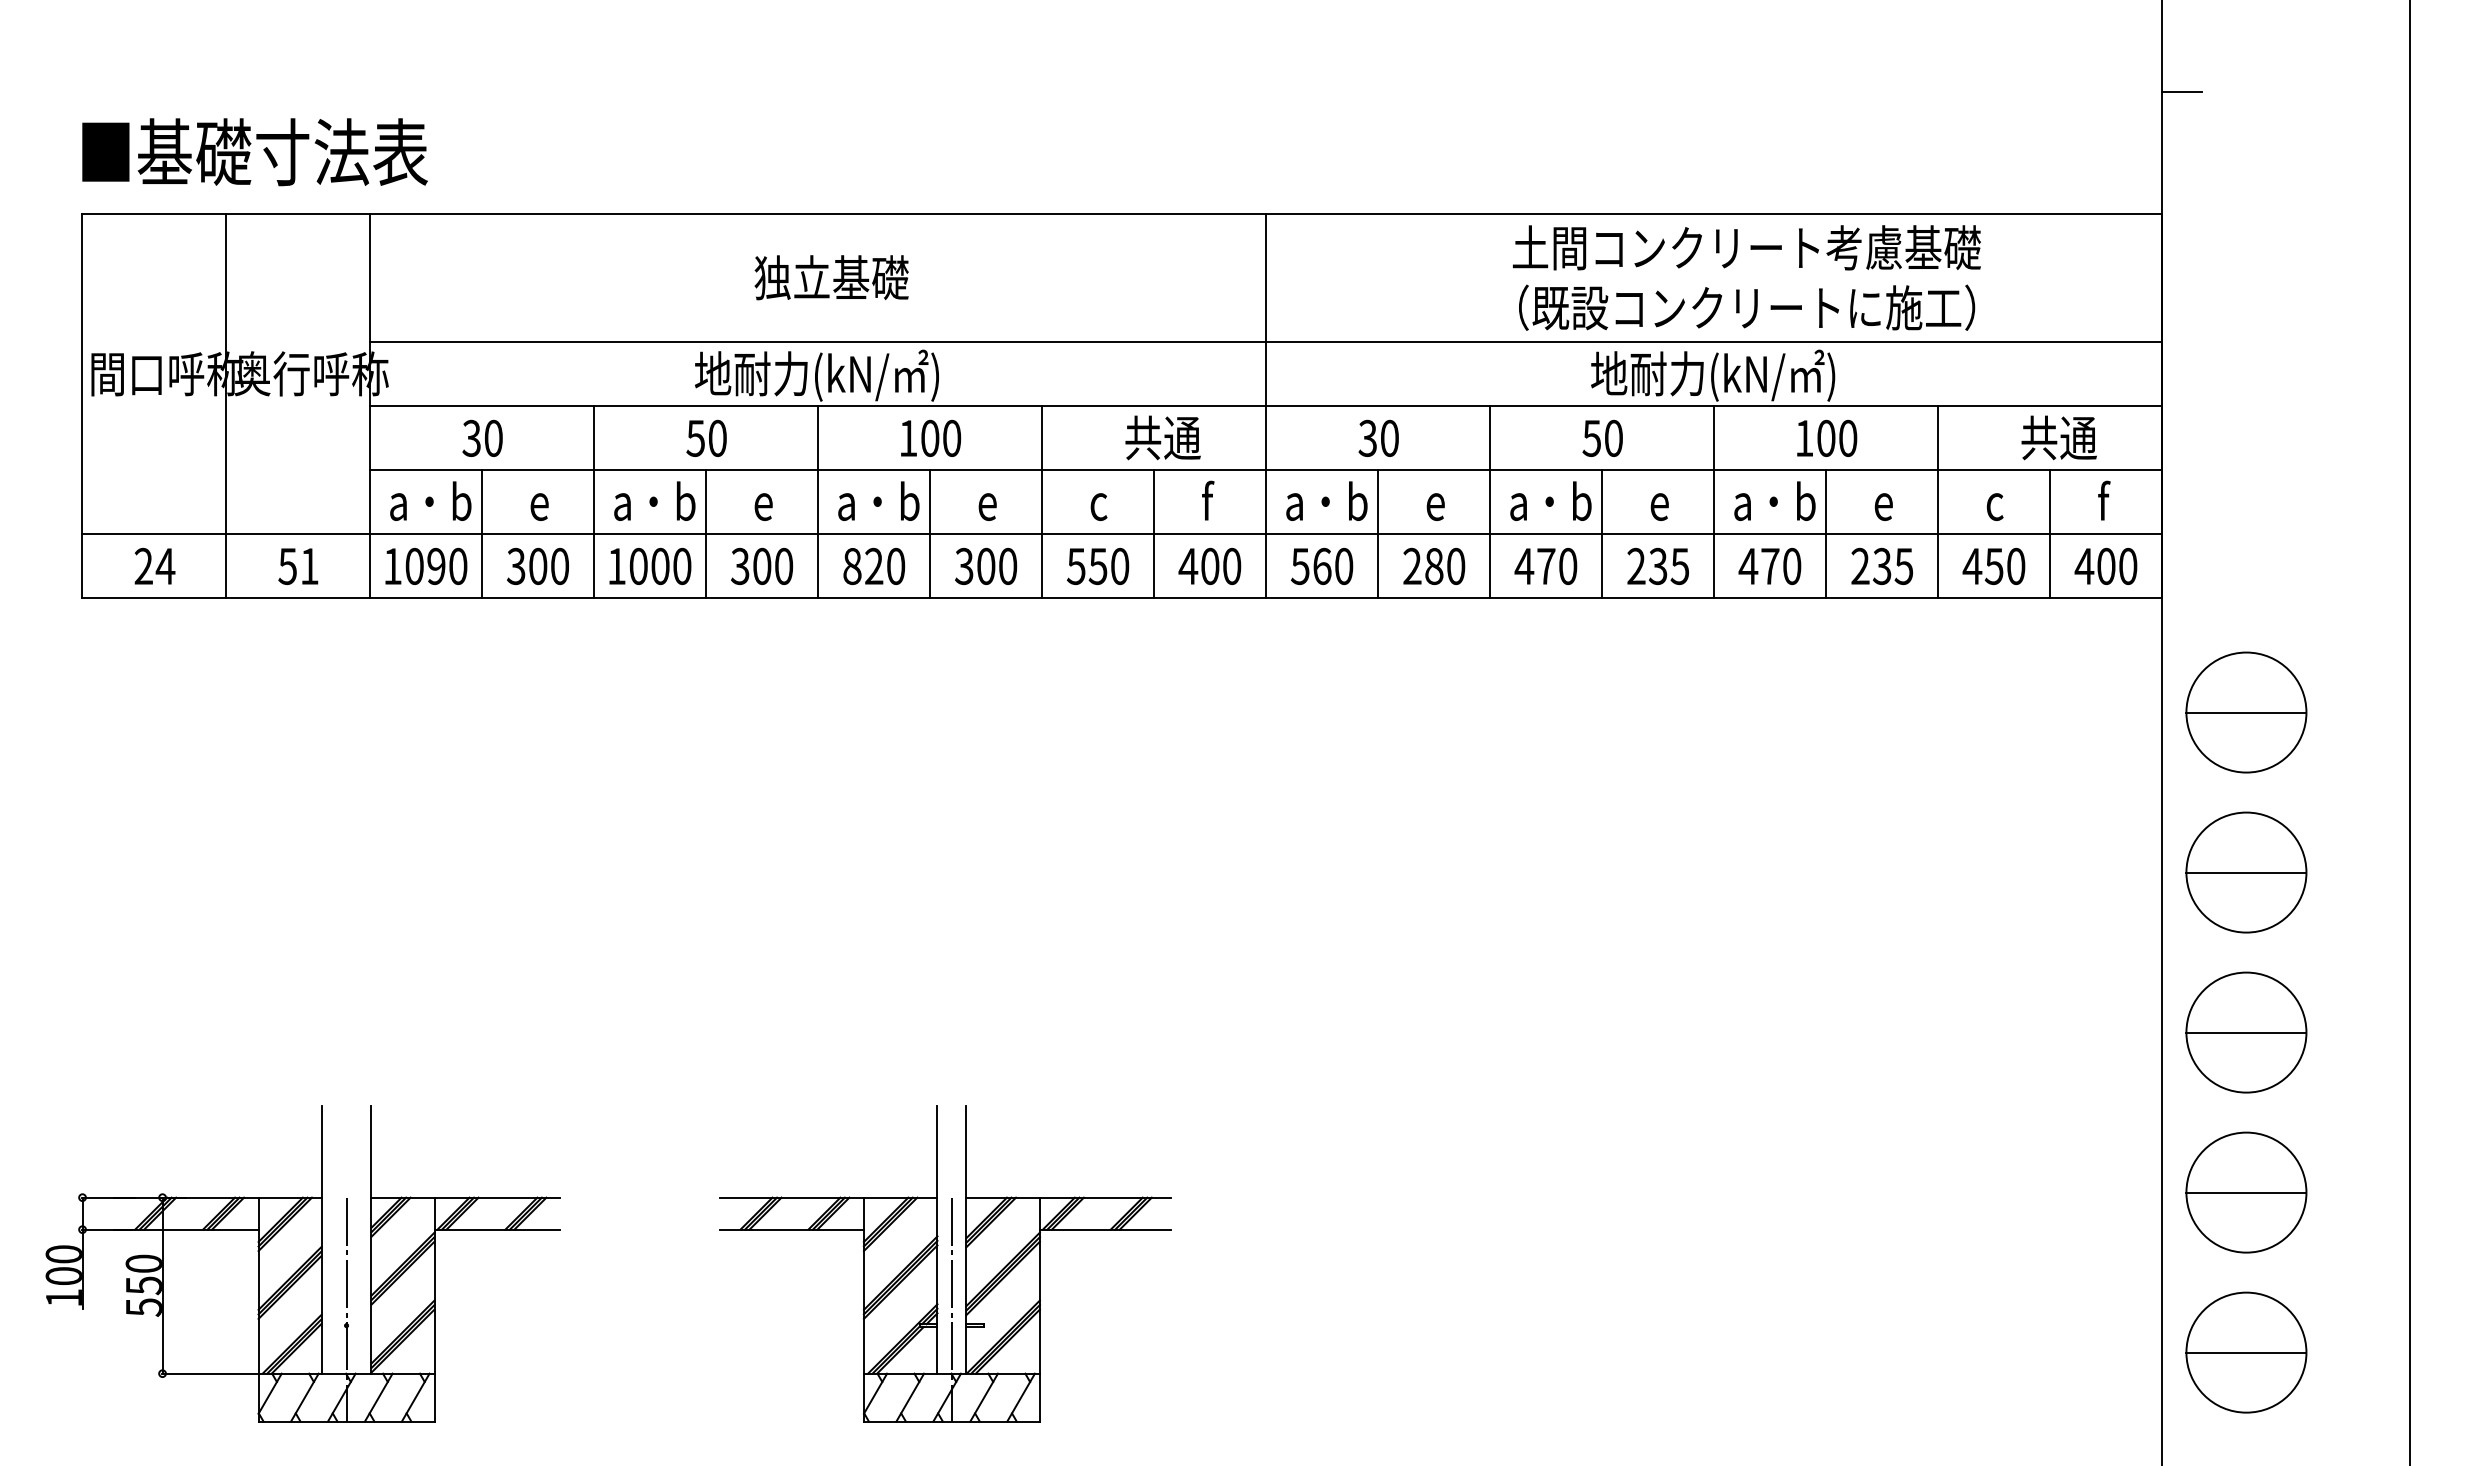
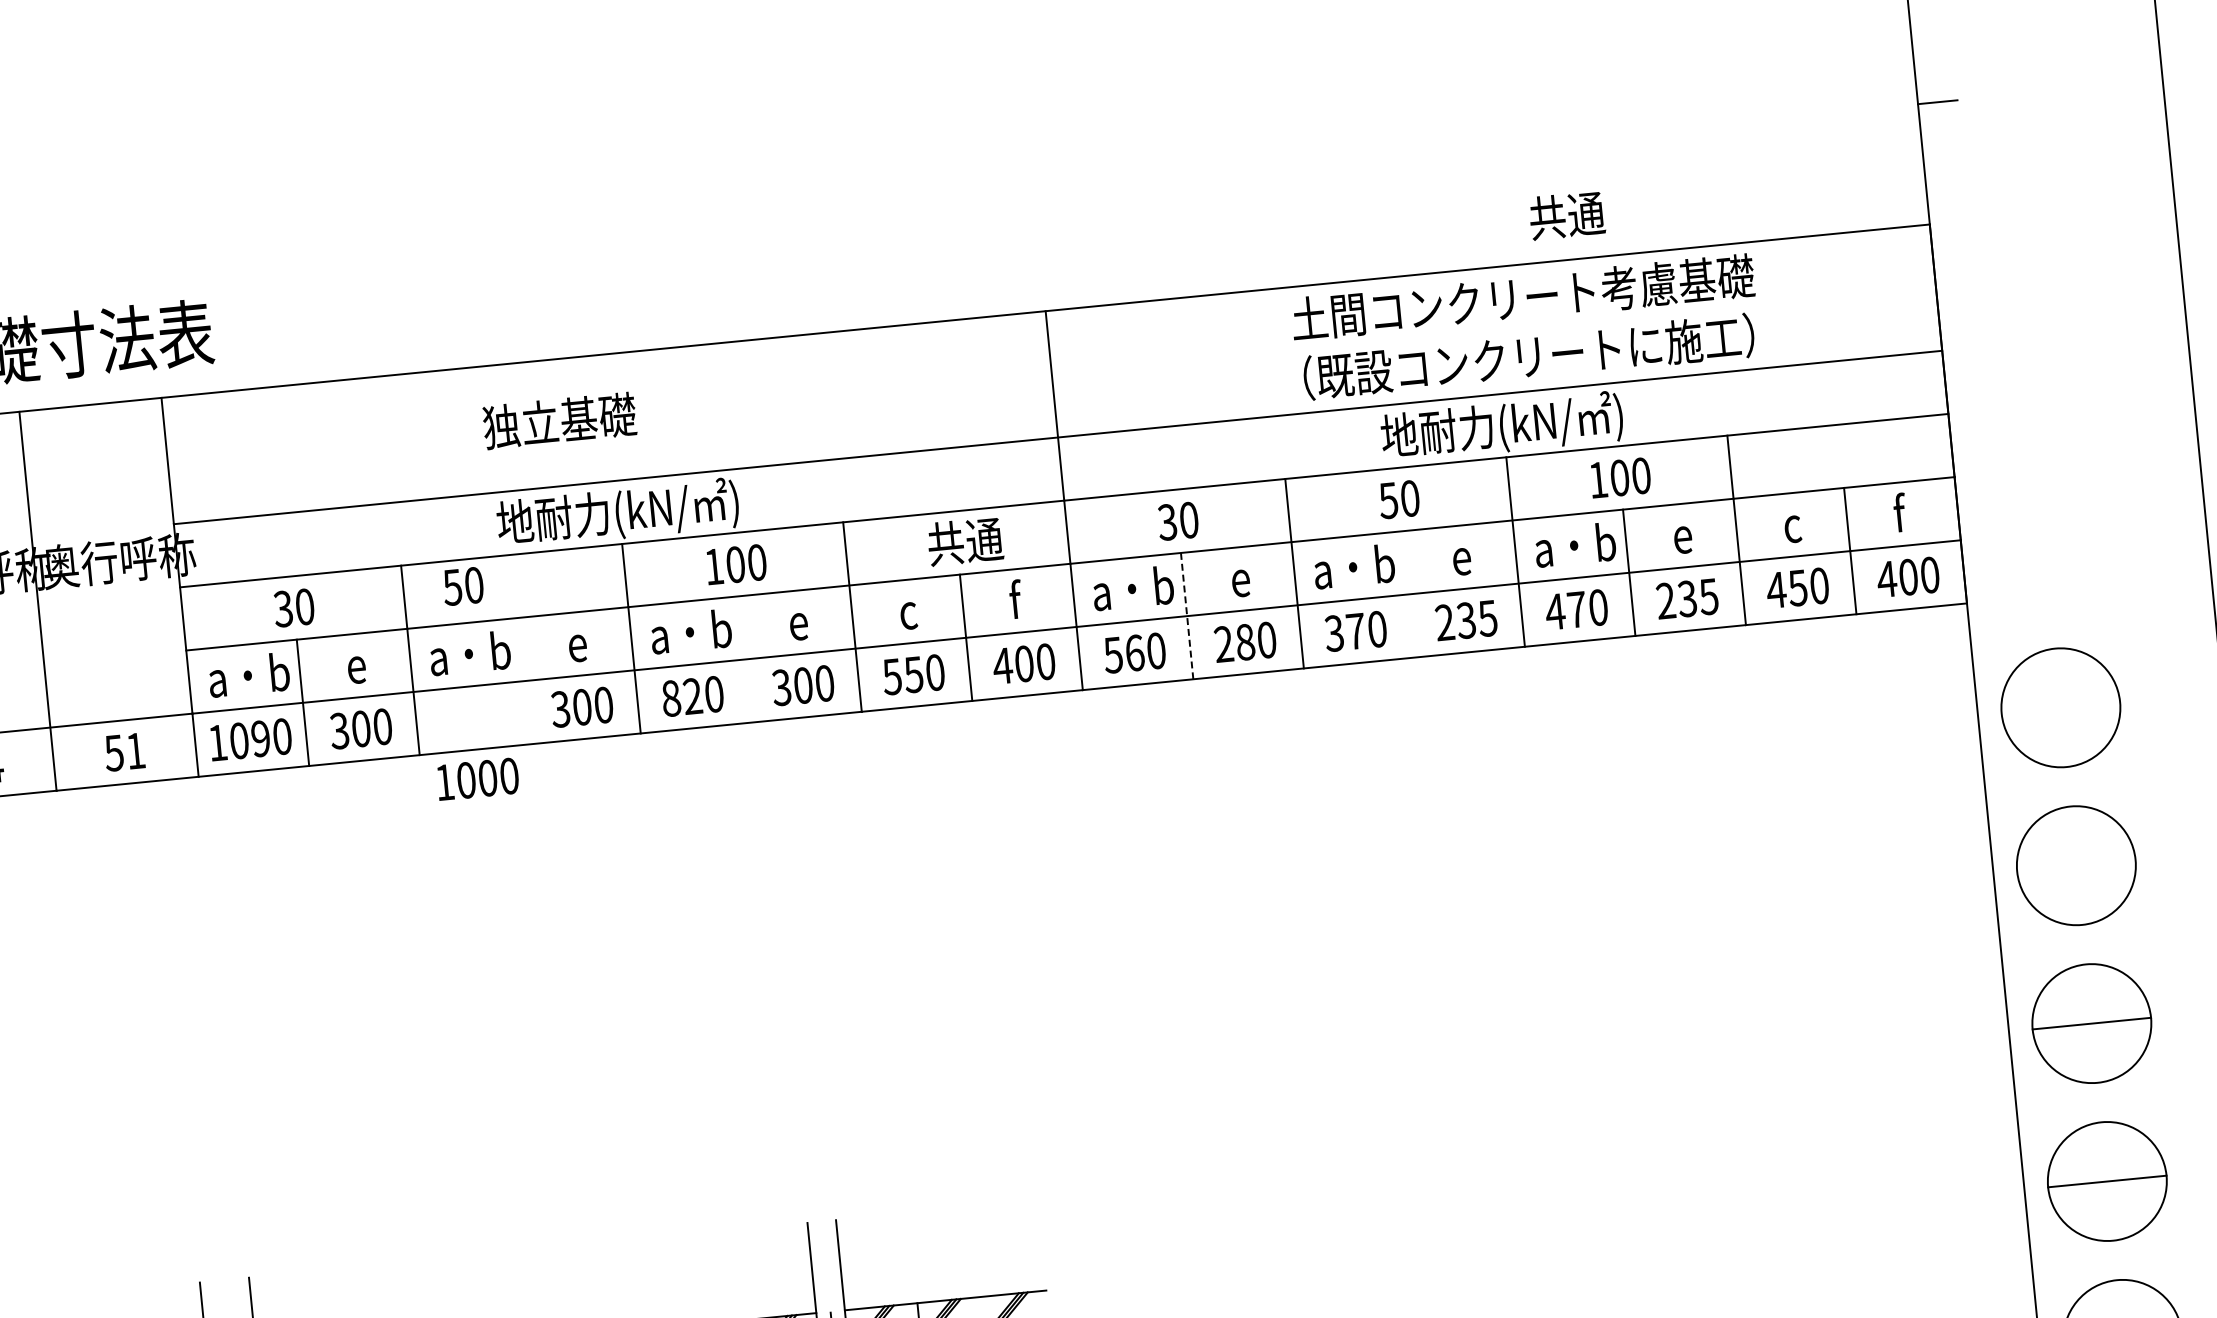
text: (831, 277) -> (559, 420), moved
text: (706, 437) -> (463, 585), moved
text: (2058, 437) -> (1566, 215), moved
line: (706, 534) -> (524, 681), removed
line: (930, 534) -> (745, 659), removed
line: (1378, 534) -> (1187, 616), solid -> dashed
line: (1602, 534) -> (1408, 594), removed
text: (650, 565) -> (478, 778), moved
text: (1524, 566) -> (1334, 633), 470 -> 370
line: (2246, 712) -> (2060, 707), removed
line: (2246, 872) -> (2076, 865), removed

